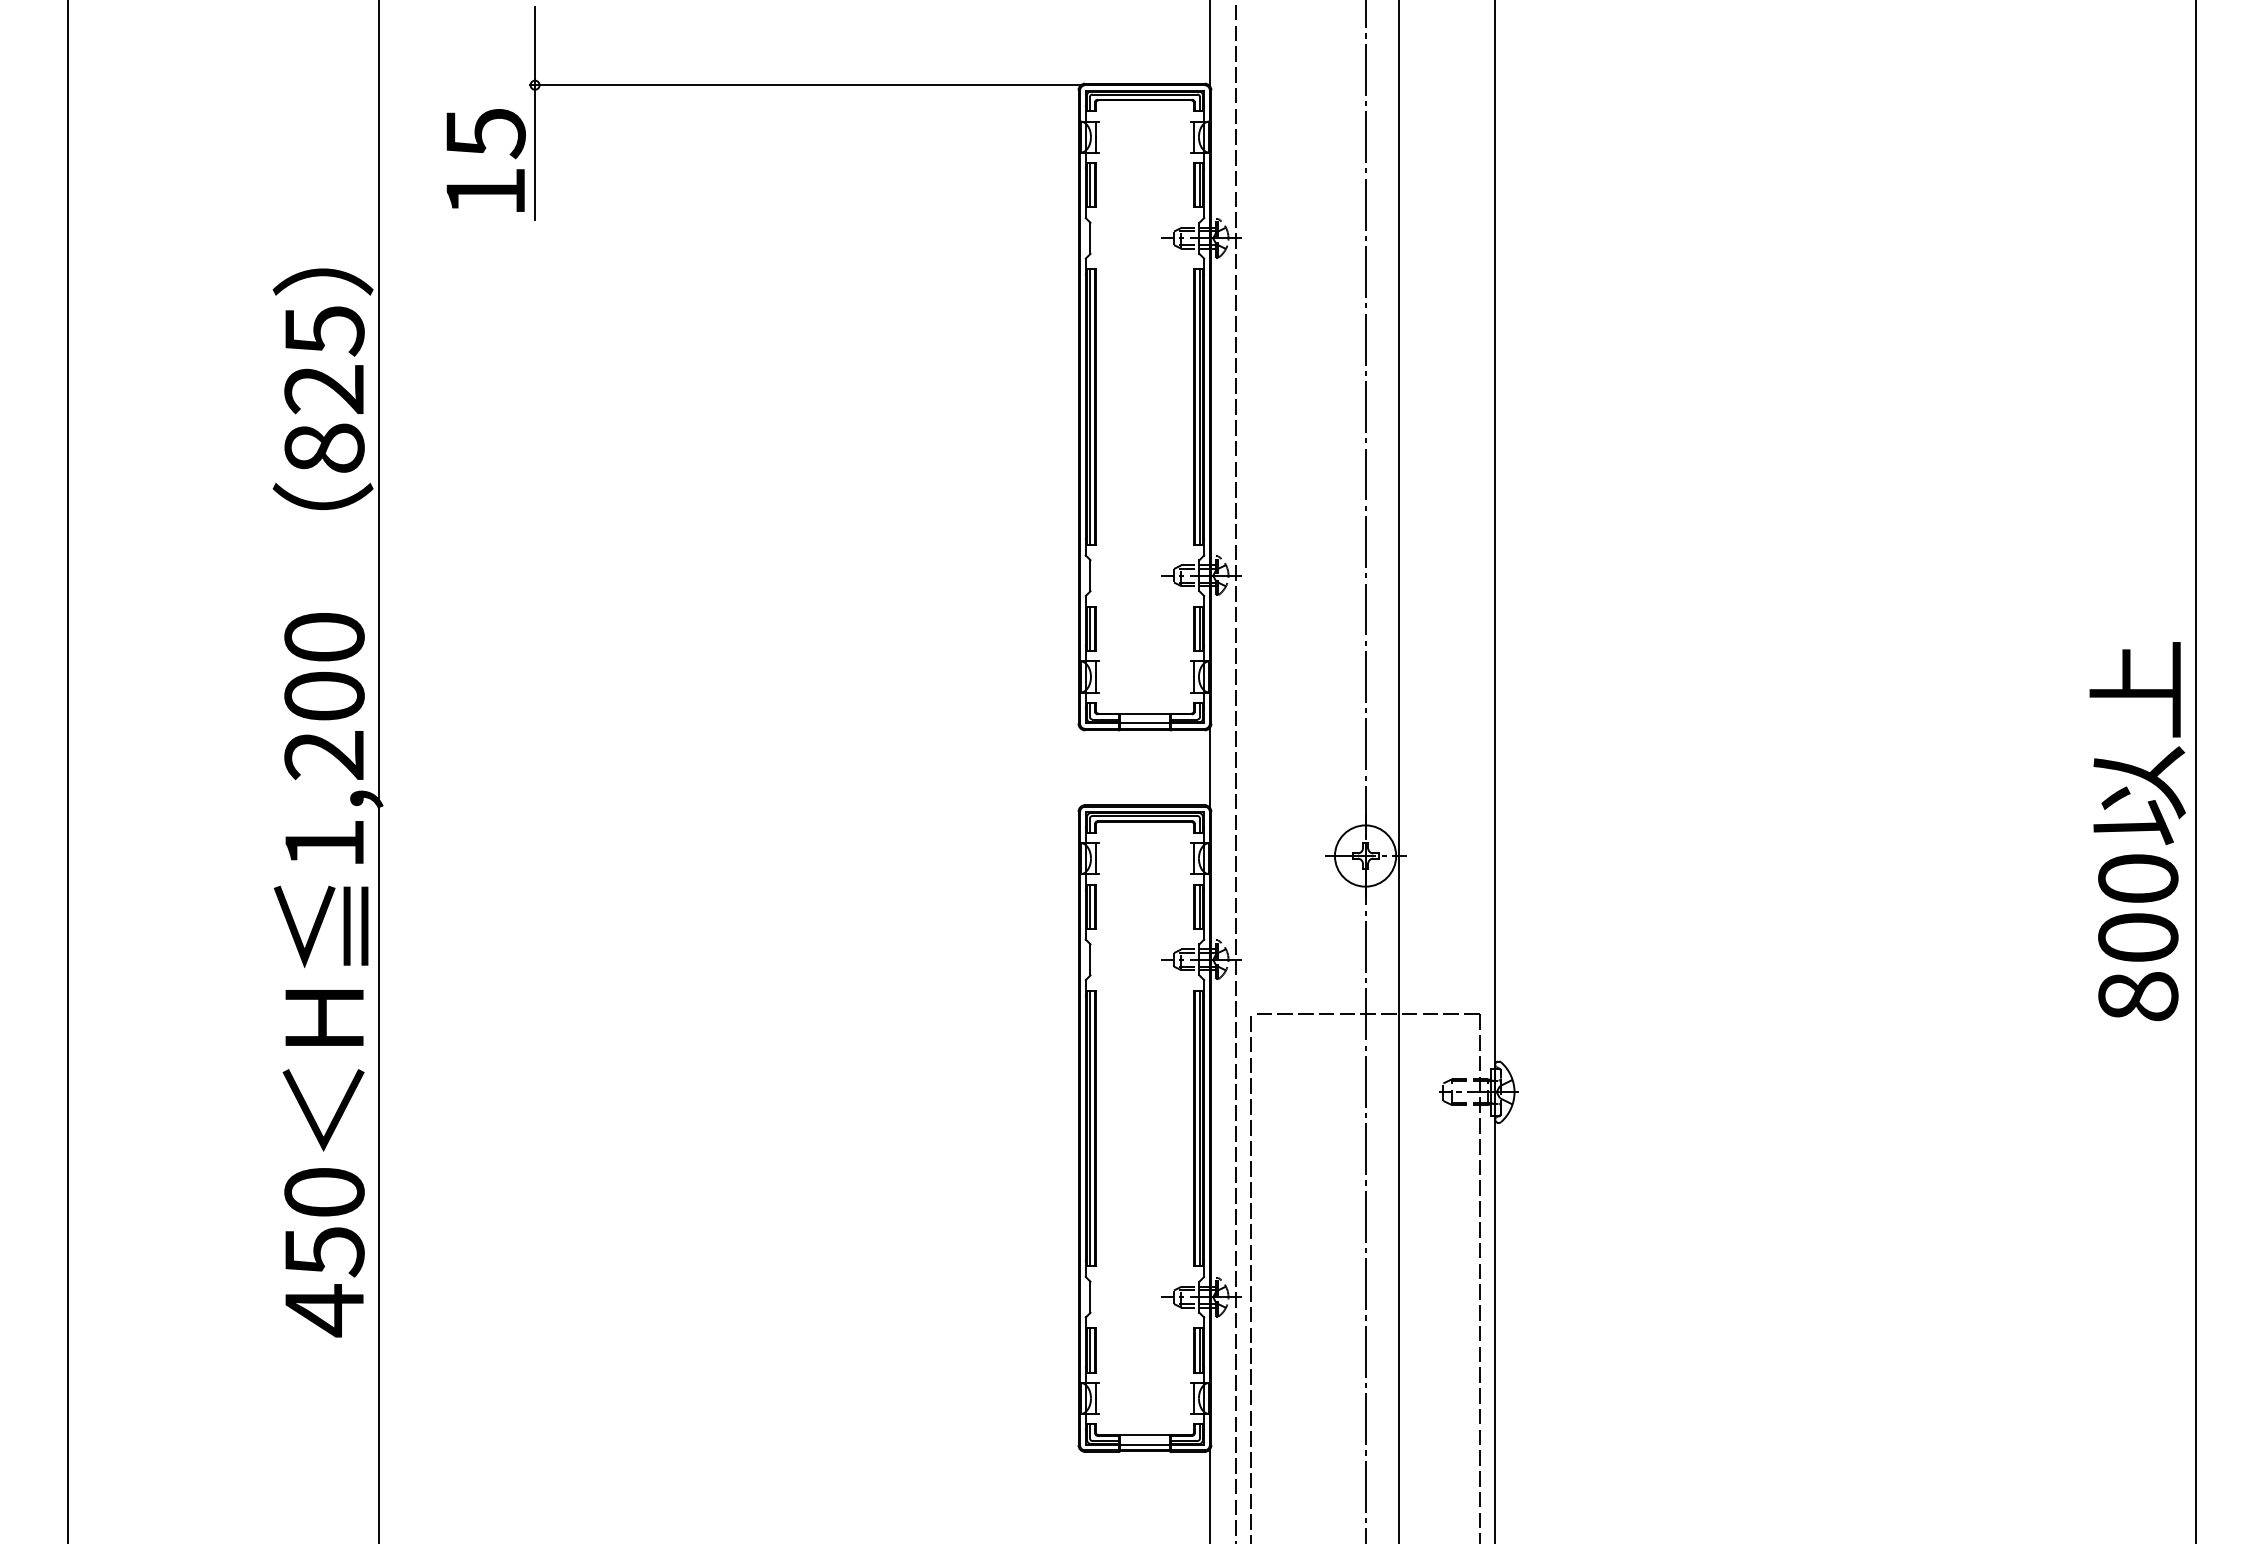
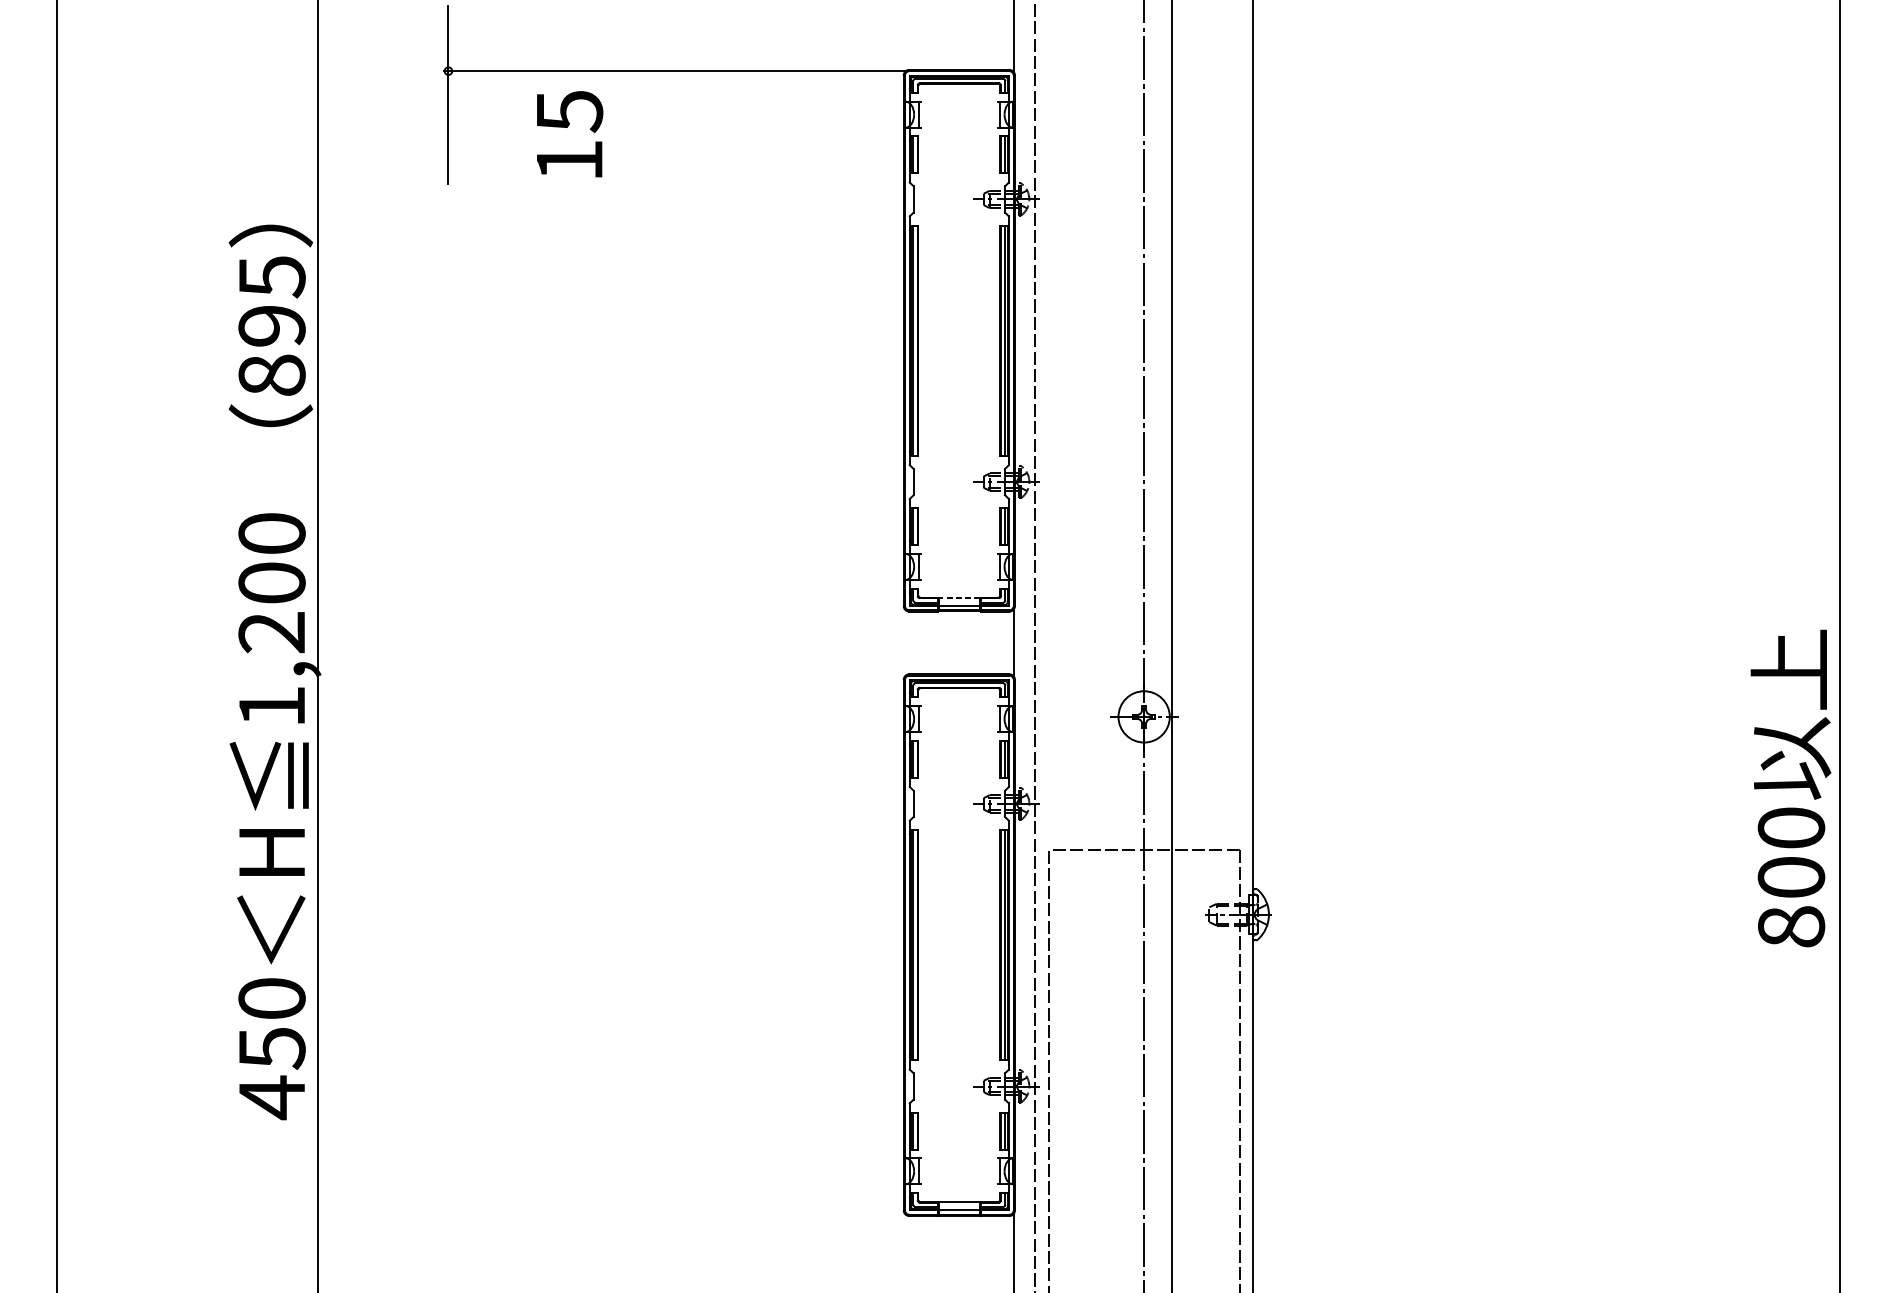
text: (485, 160) -> (569, 134), moved
text: (324, 389) -> (272, 326), 825 -> 895
line: (1144, 713) -> (958, 597), solid -> dashed
text: (2137, 831) -> (1790, 788), moved

